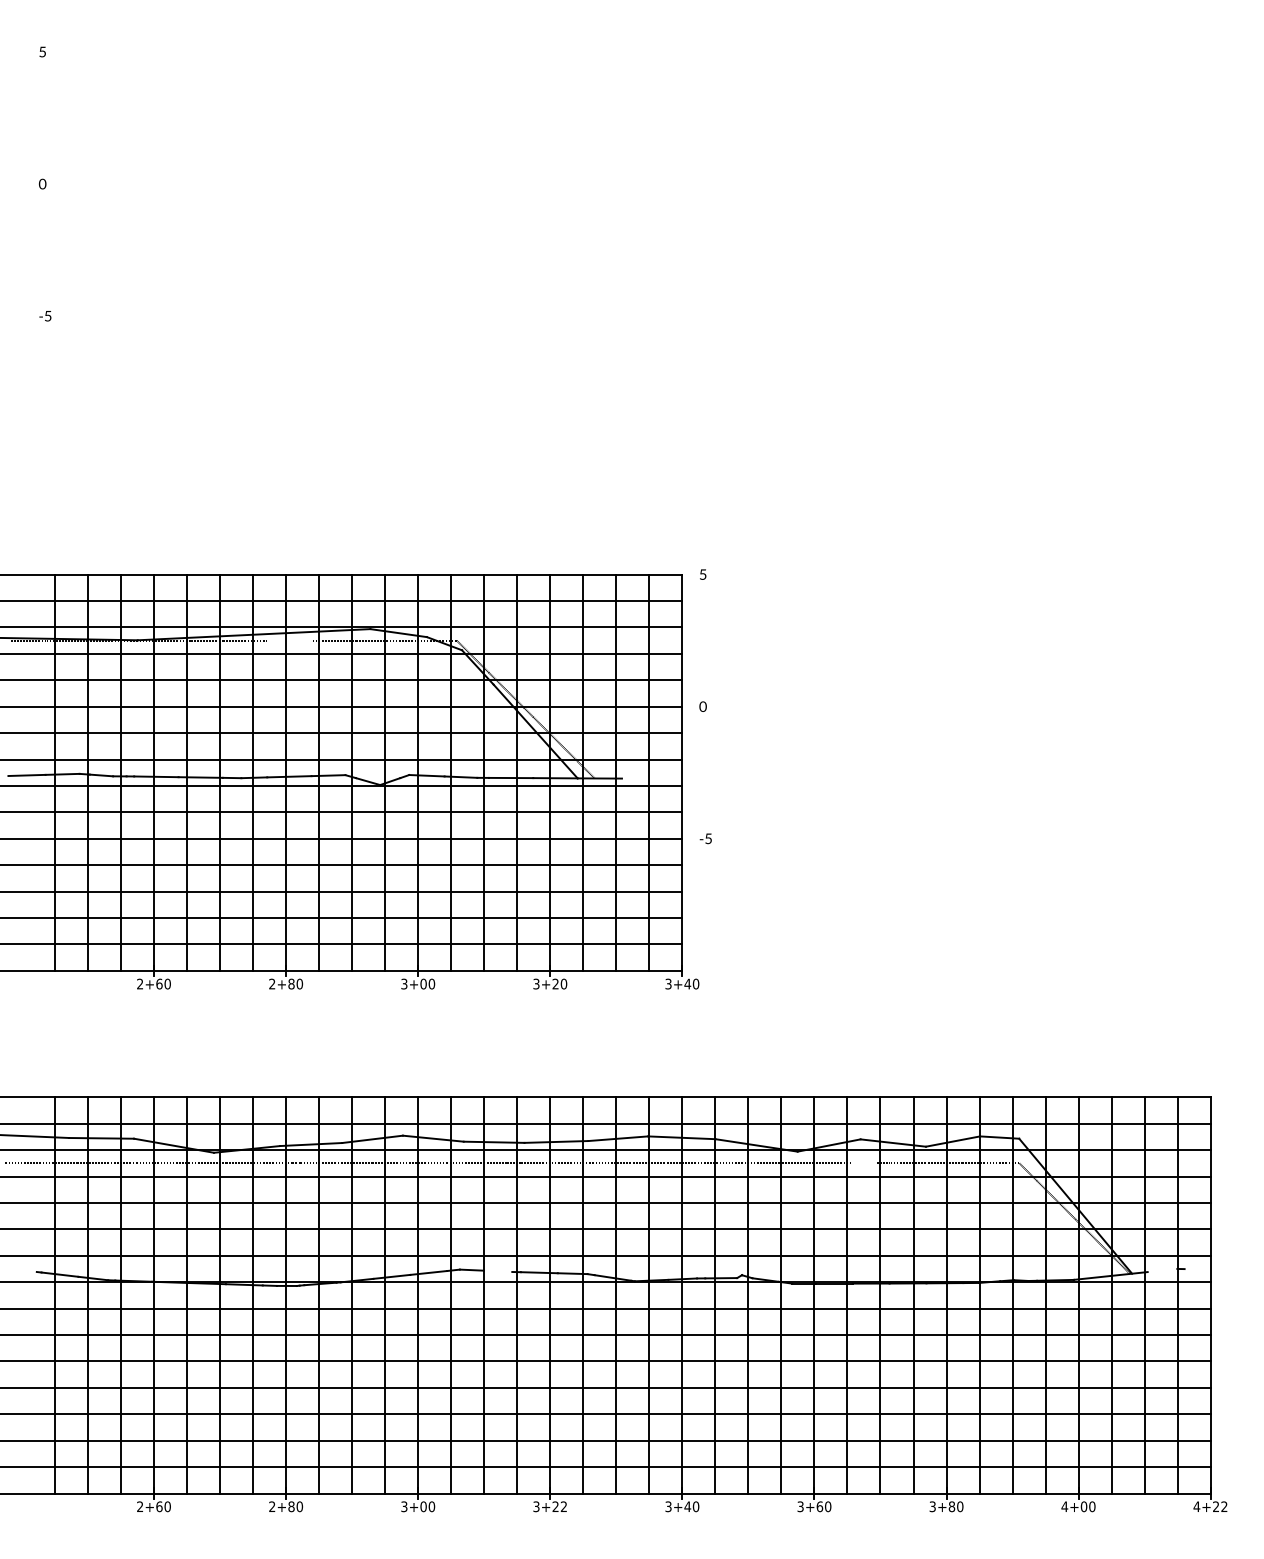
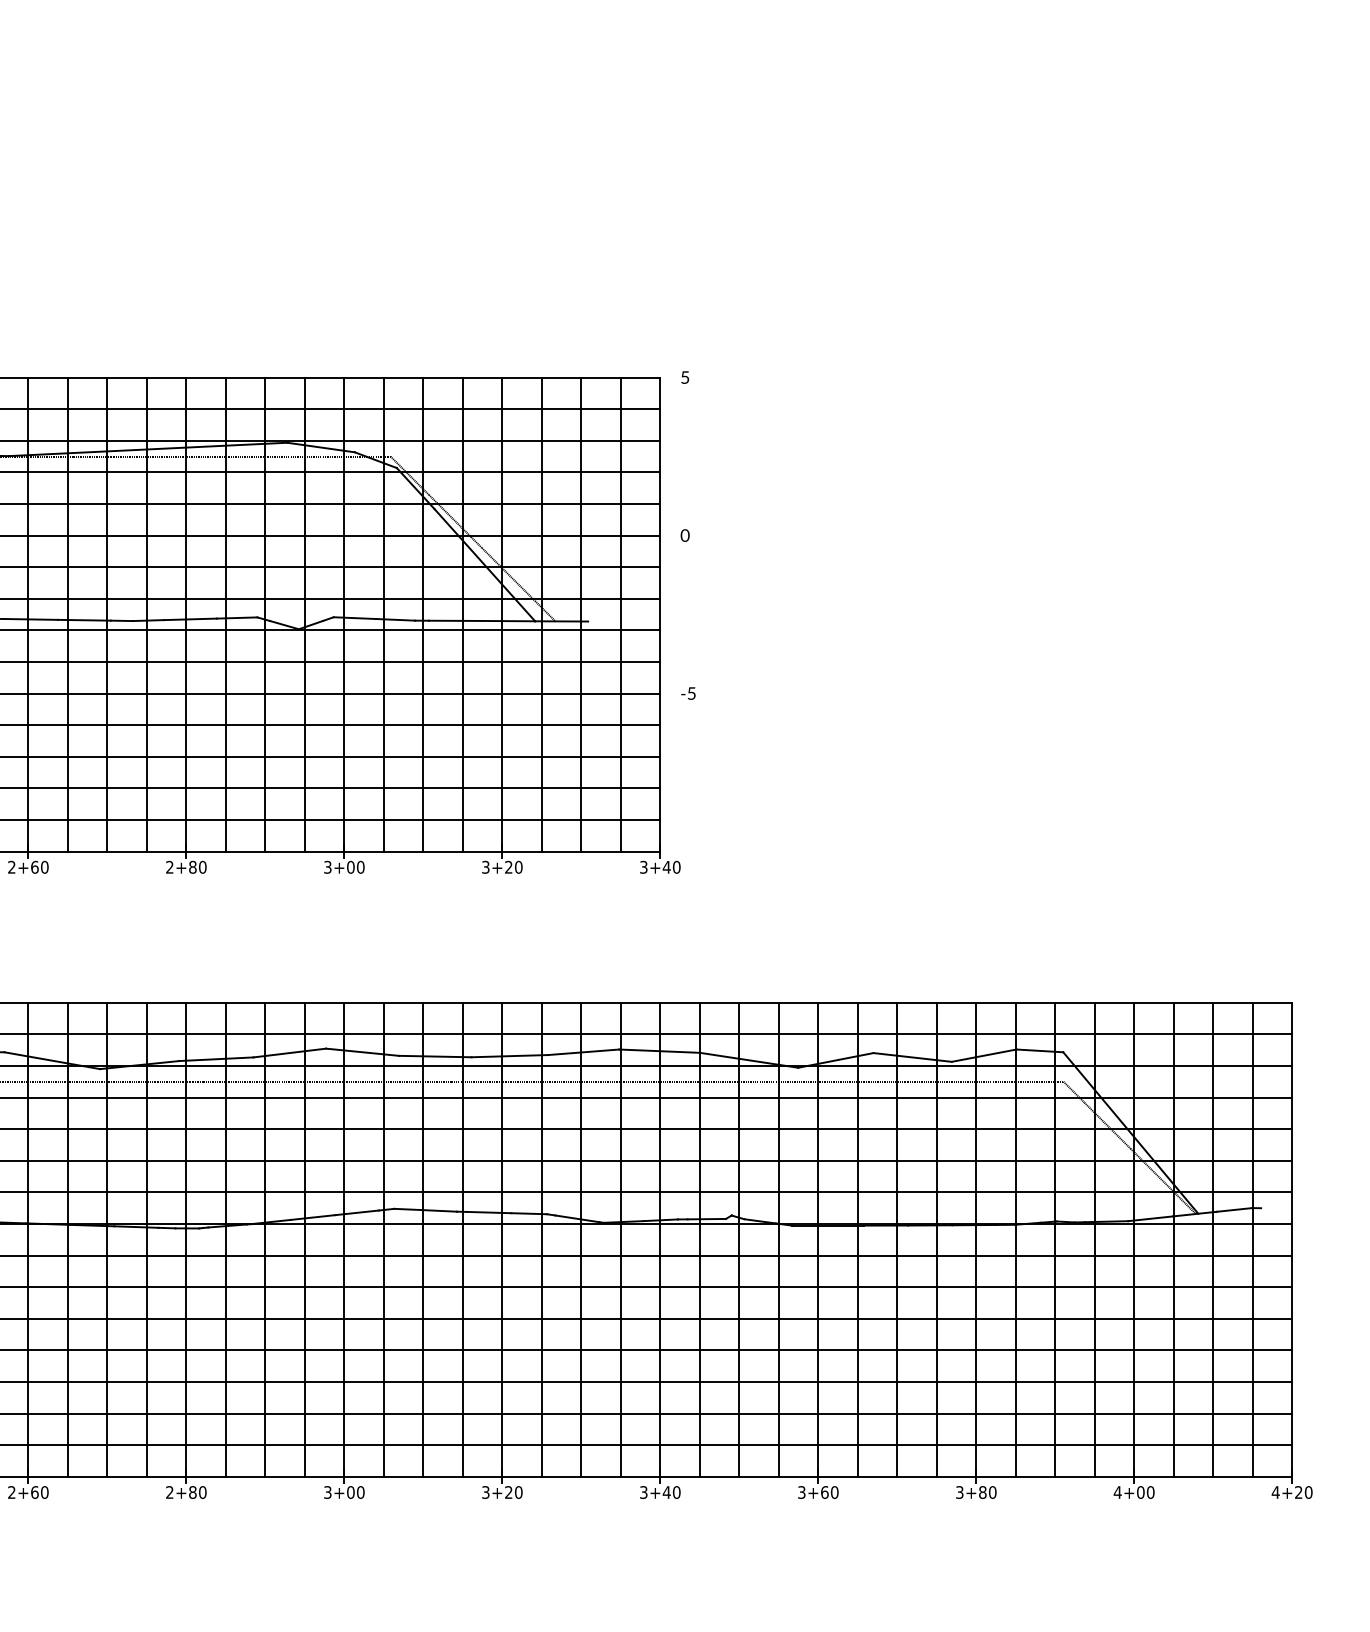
line: (289, 640) -> (190, 456), added
line: (864, 1163) -> (878, 1081), added
line: (1162, 1270) -> (1234, 1209), added
line: (498, 1271) -> (440, 1211), added
text: (563, 1506) -> (518, 1492), 3+22 -> 3+20
text: (1224, 1506) -> (1308, 1492), 4+22 -> 4+20

